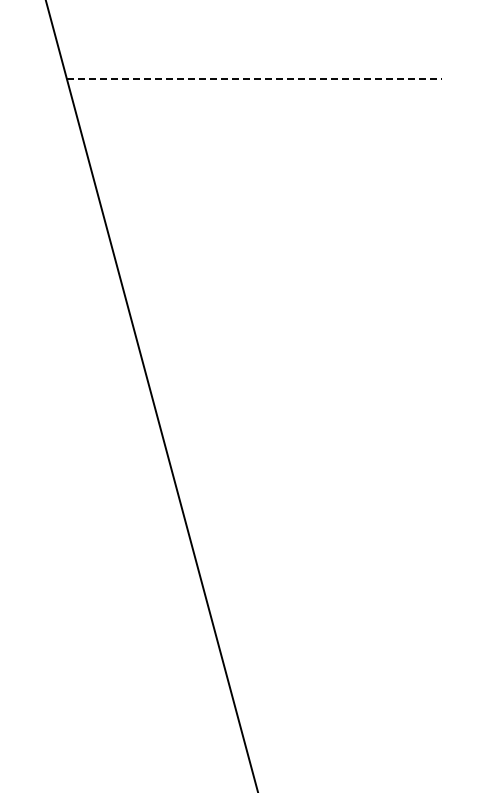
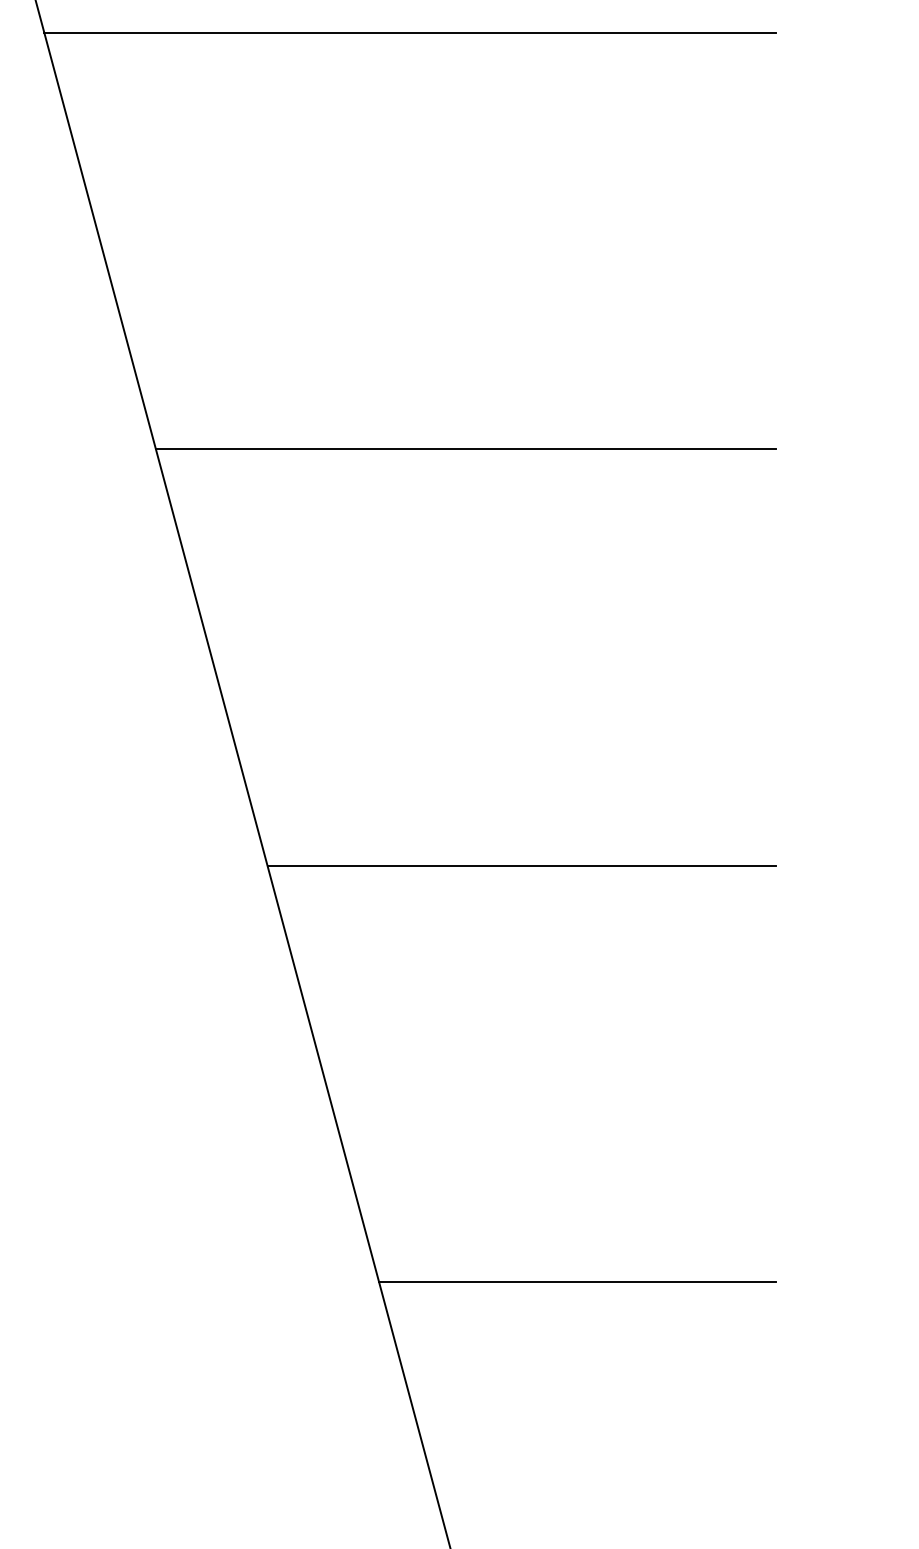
line: (254, 79) -> (410, 33), dashed -> solid
line: (282, 292) -> (465, 449), added
line: (311, 505) -> (522, 865), added
line: (339, 718) -> (576, 1281), added

